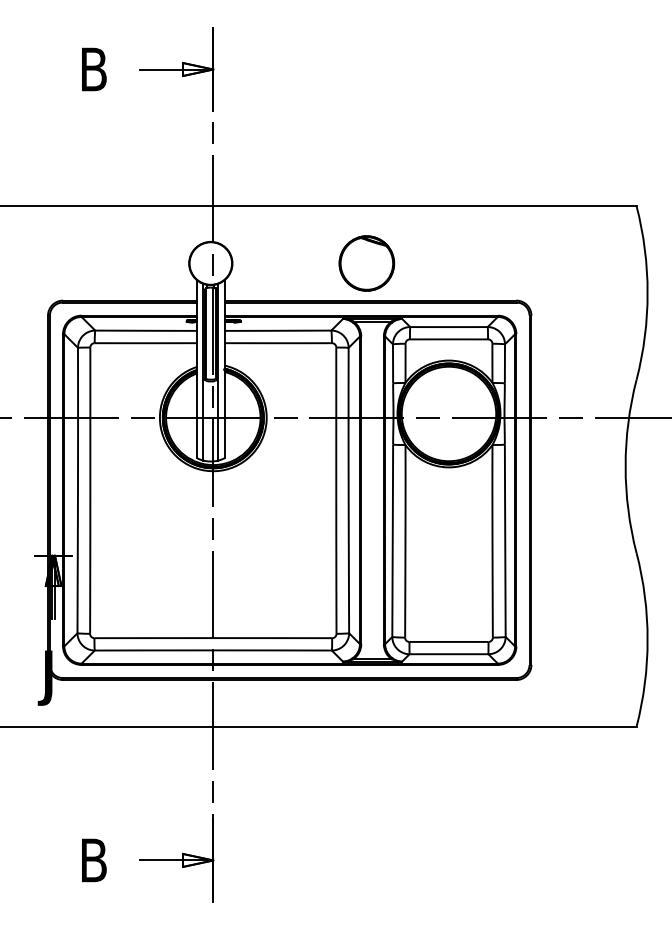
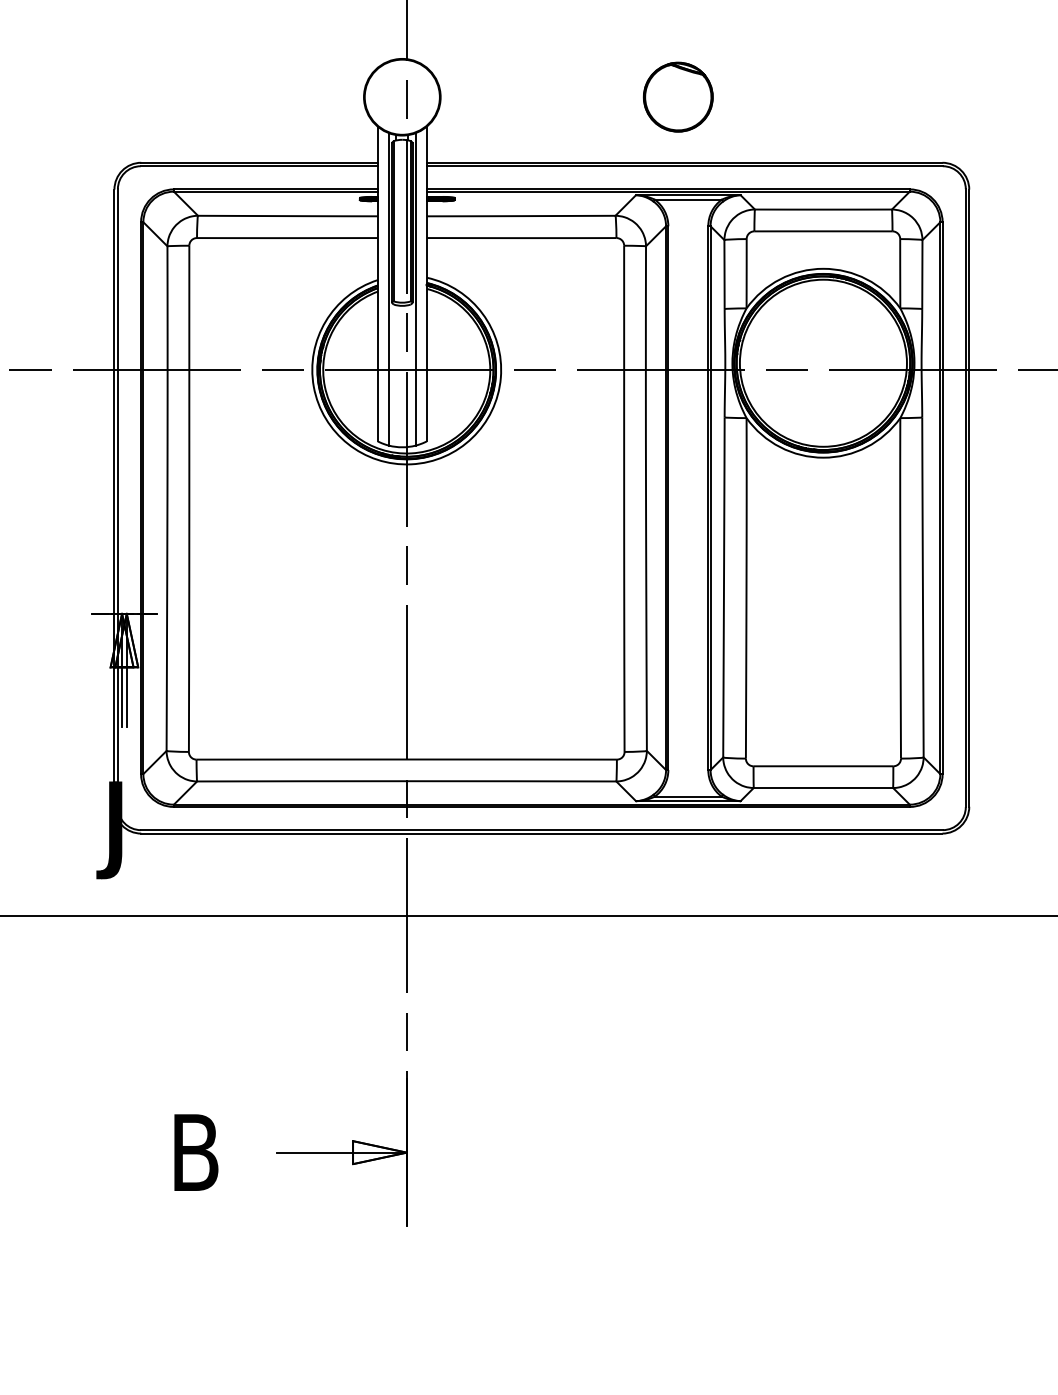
part: (366, 263) -> (677, 97), size x0.71

